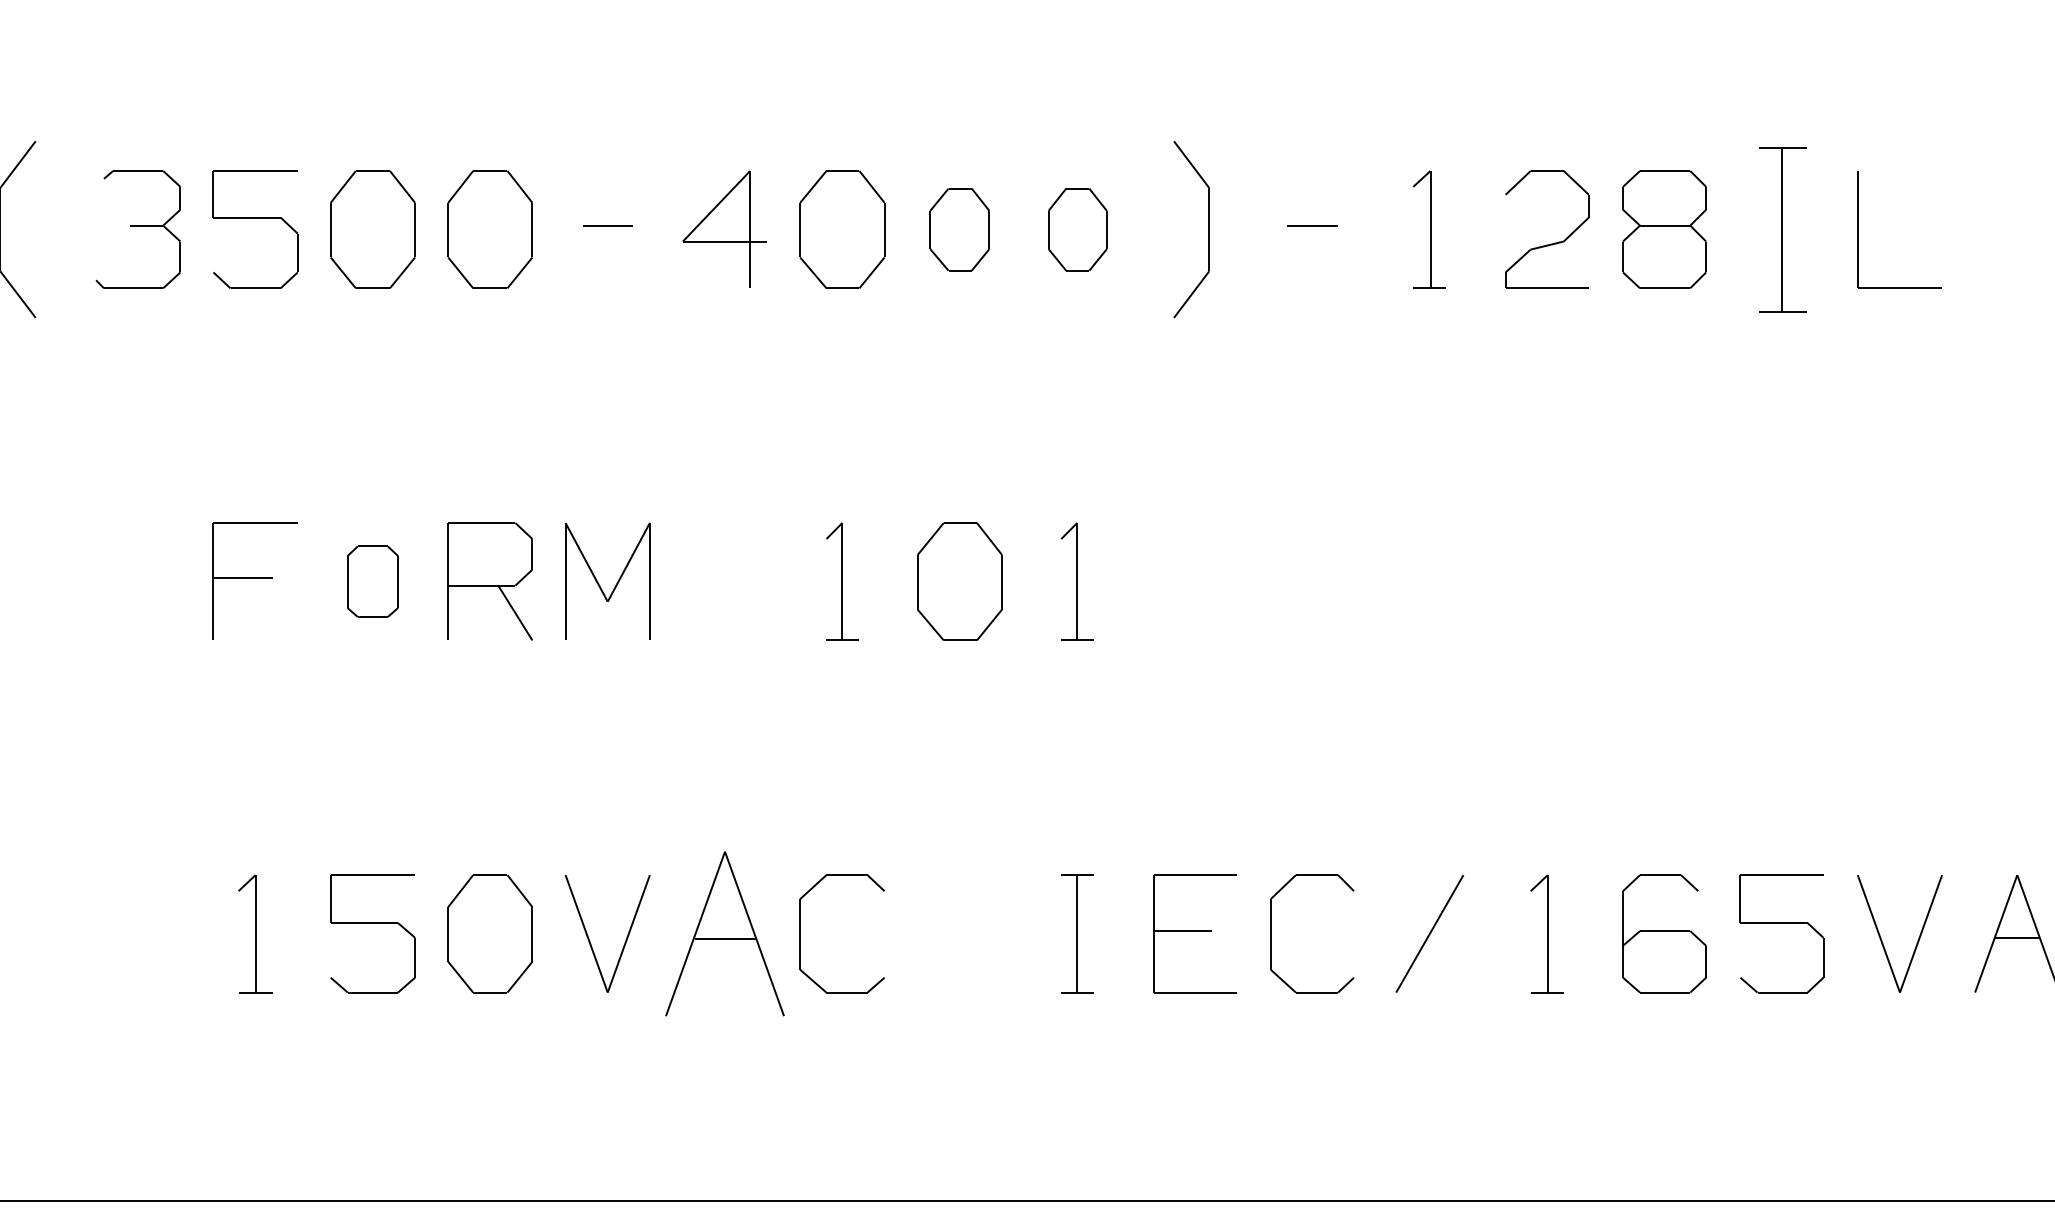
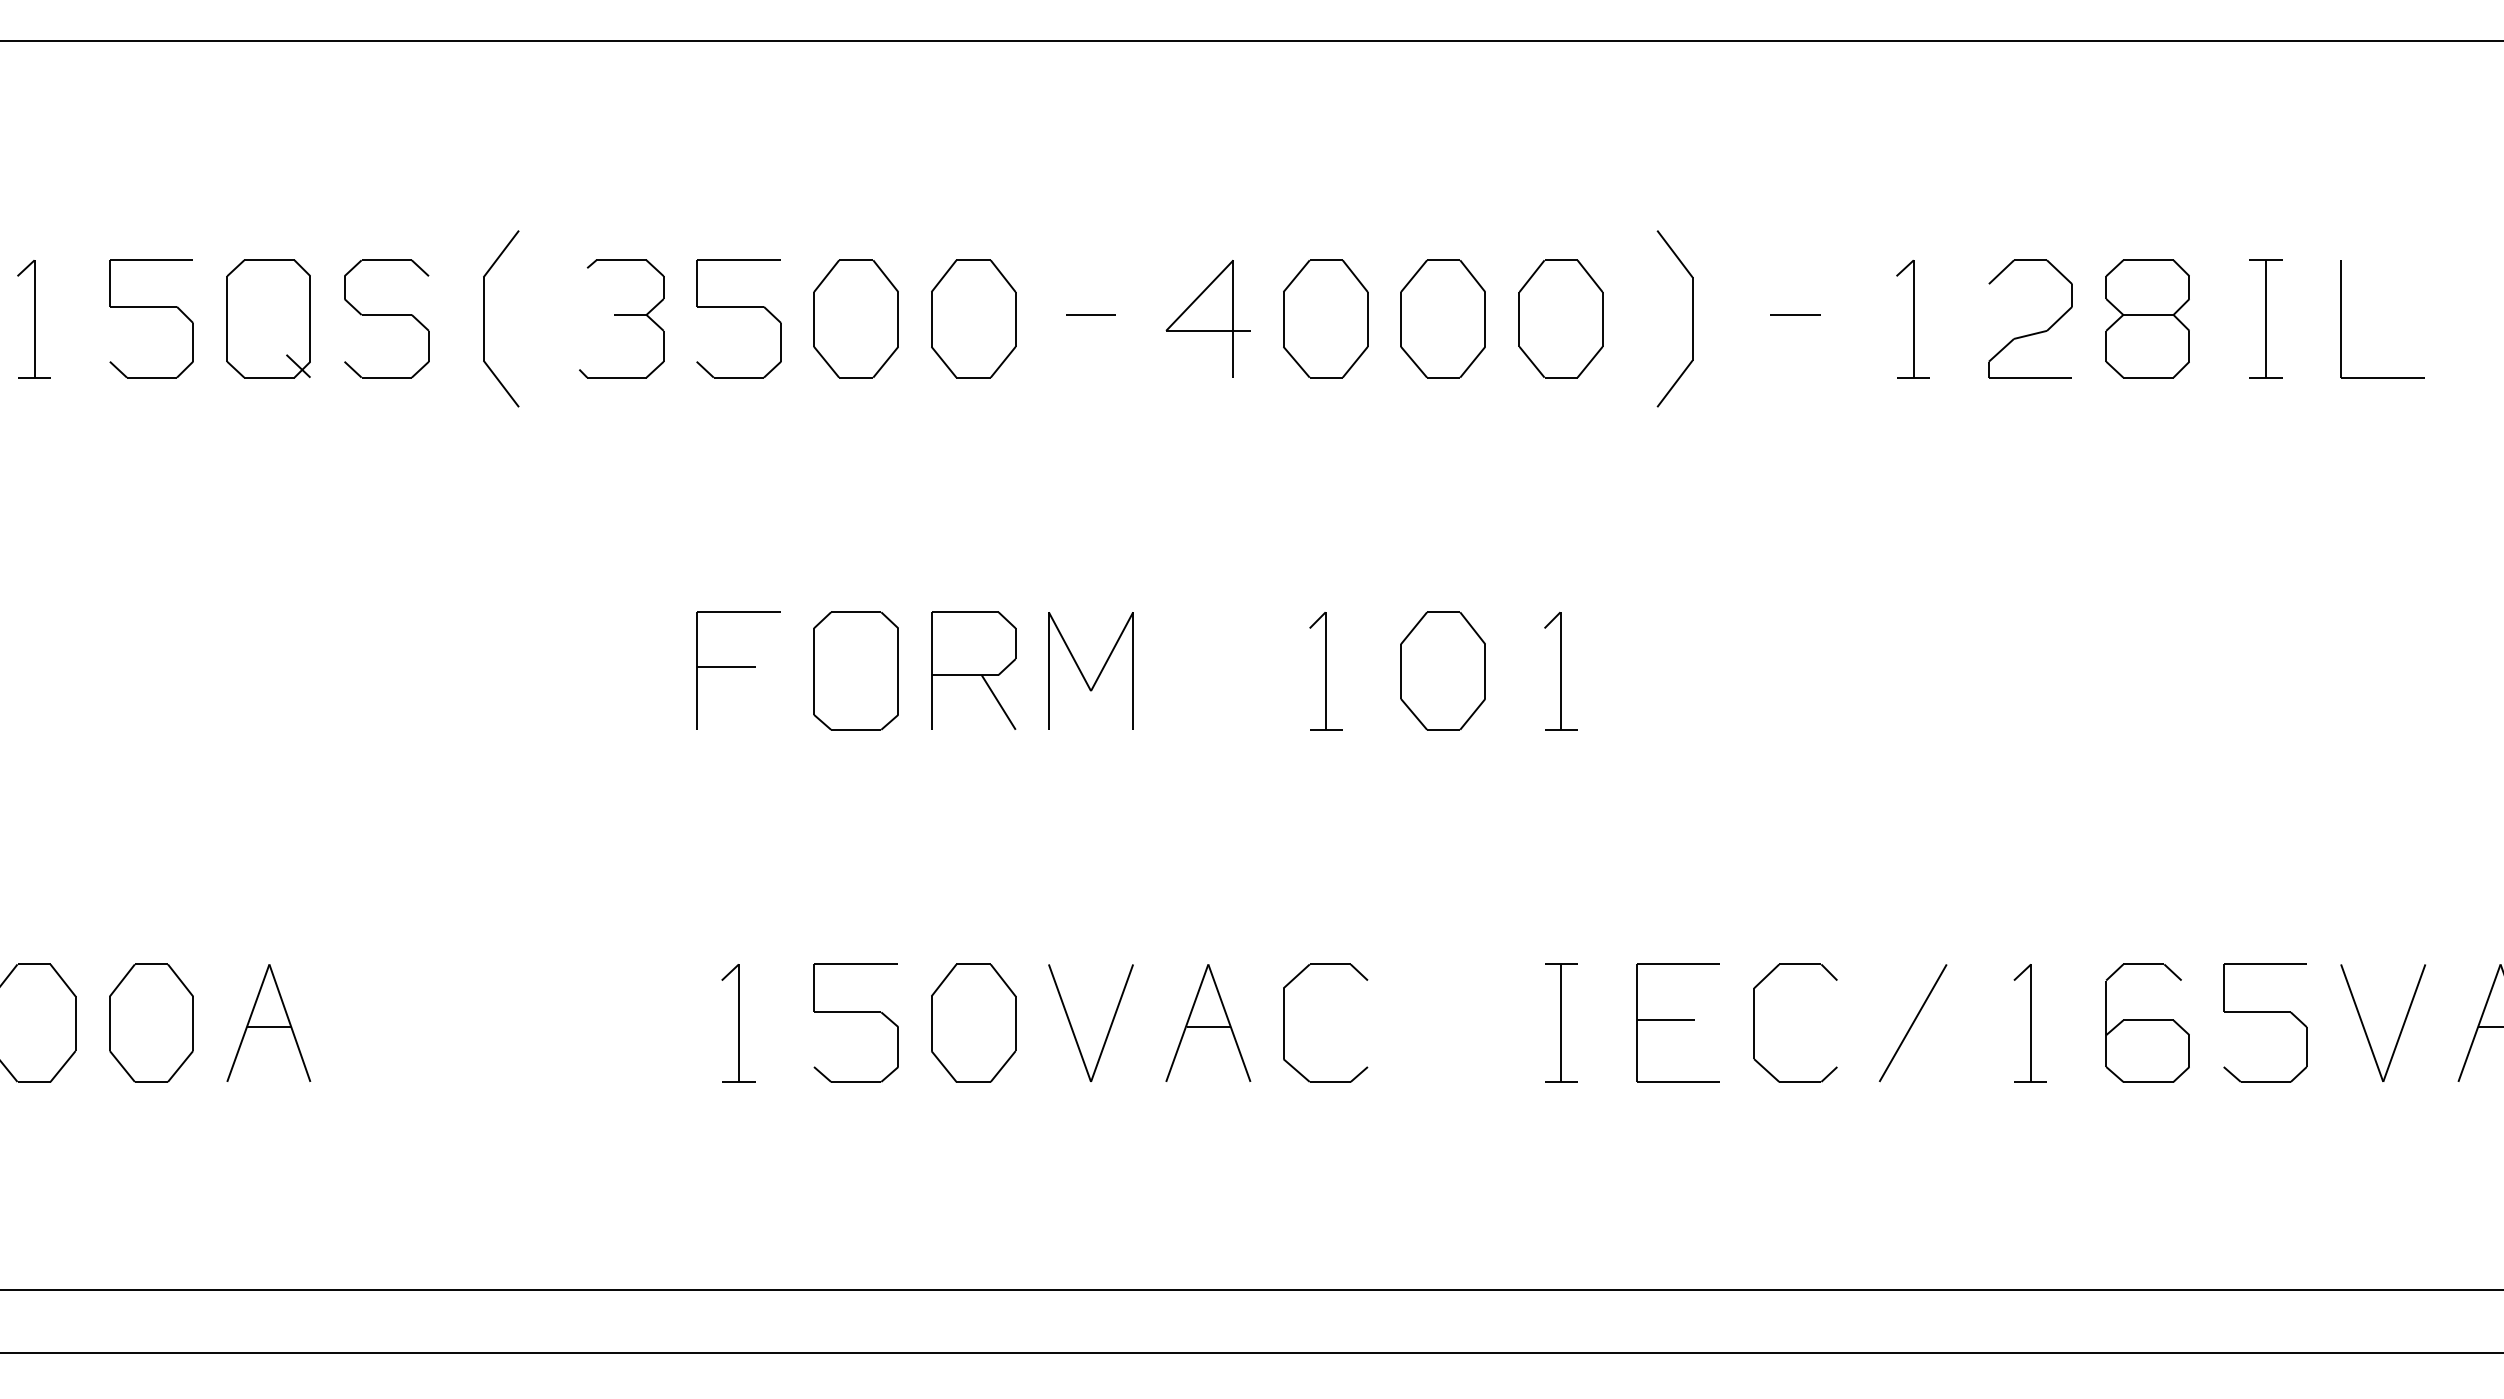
part: (959, 229) -> (1442, 318), size x1.43
part: (1077, 229) -> (1560, 318), size x1.43
part: (1782, 229) -> (2265, 318), size x0.71
part: (372, 581) -> (855, 670), size x1.67
part: (725, 933) -> (1208, 1022), size x0.71

